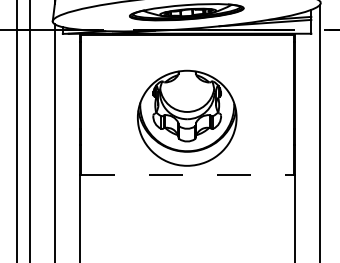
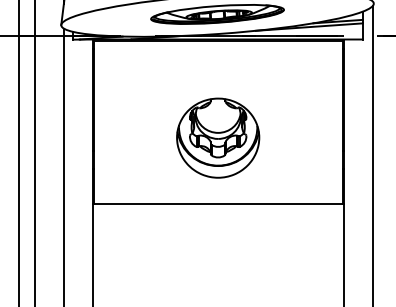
part: (187, 118) -> (218, 138), size x0.71
line: (187, 174) -> (218, 203), dashed -> solid

